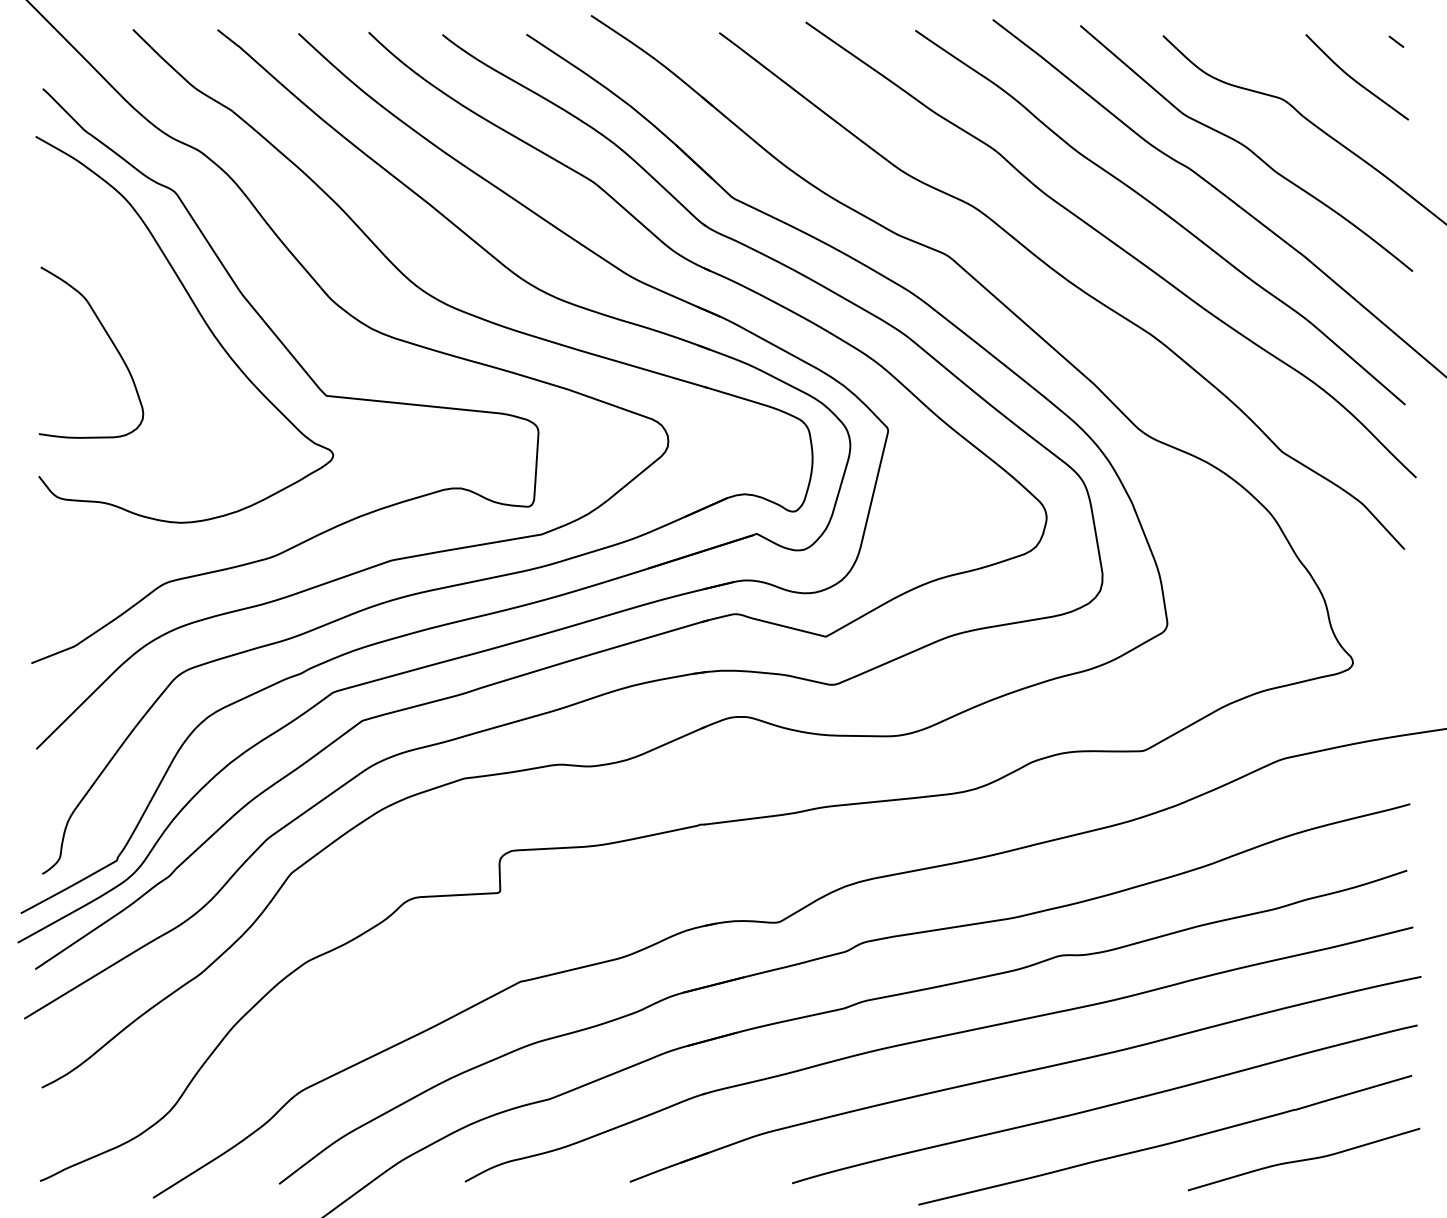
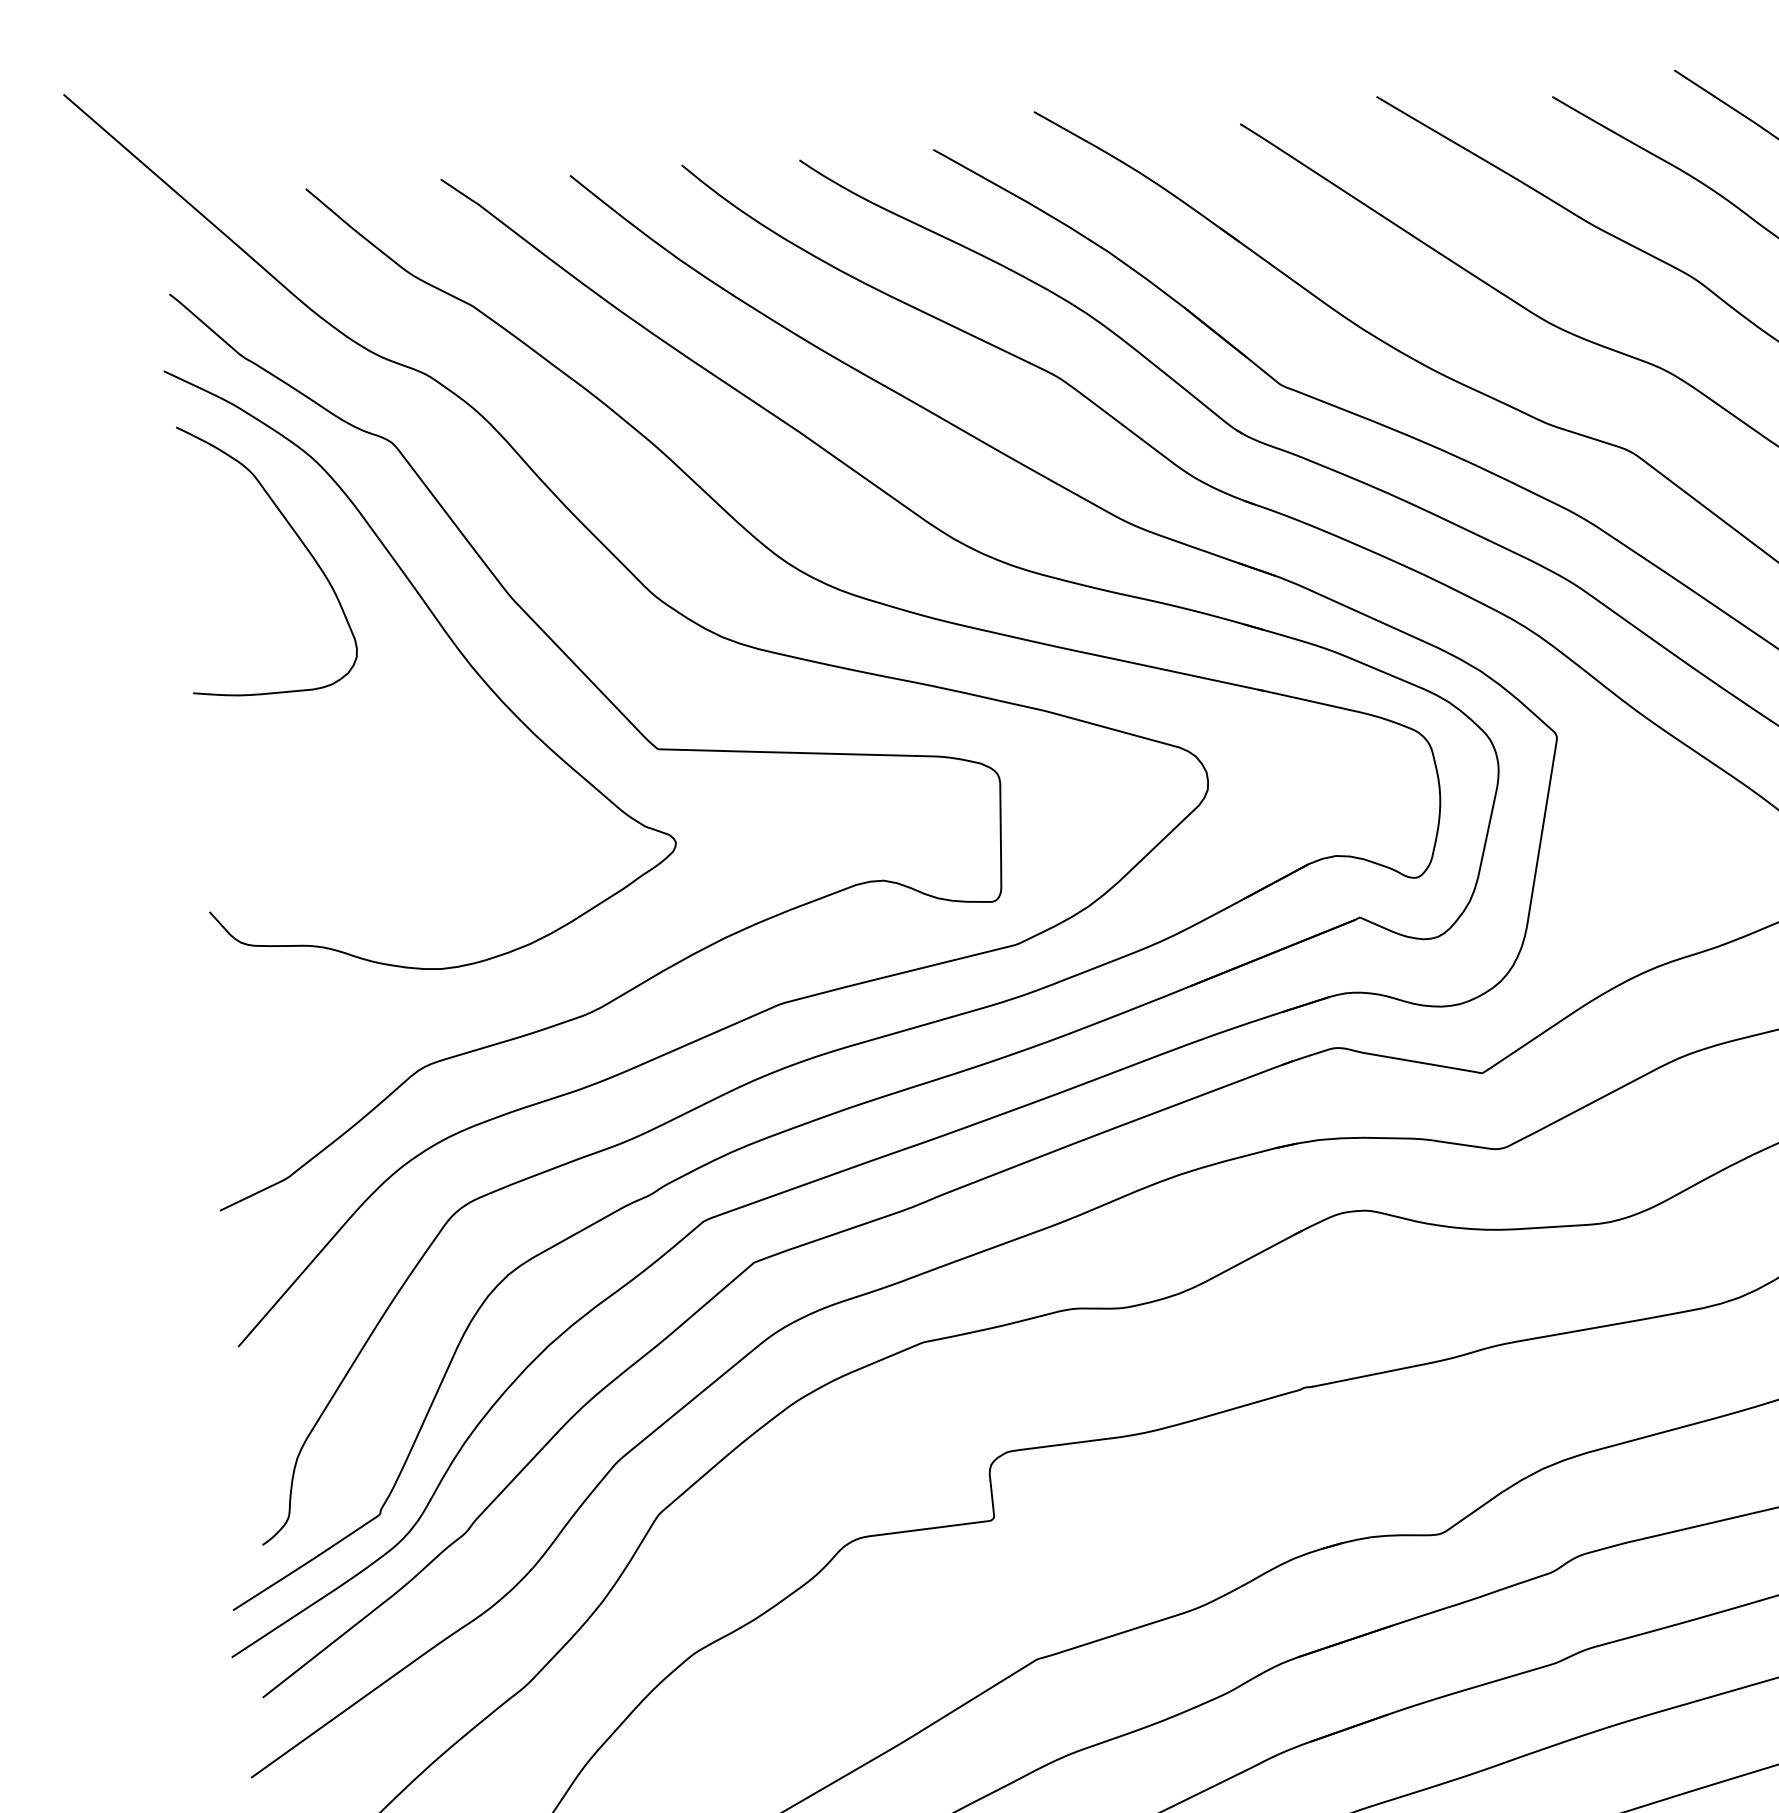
curve: (109, 339) -> (294, 534), moved

